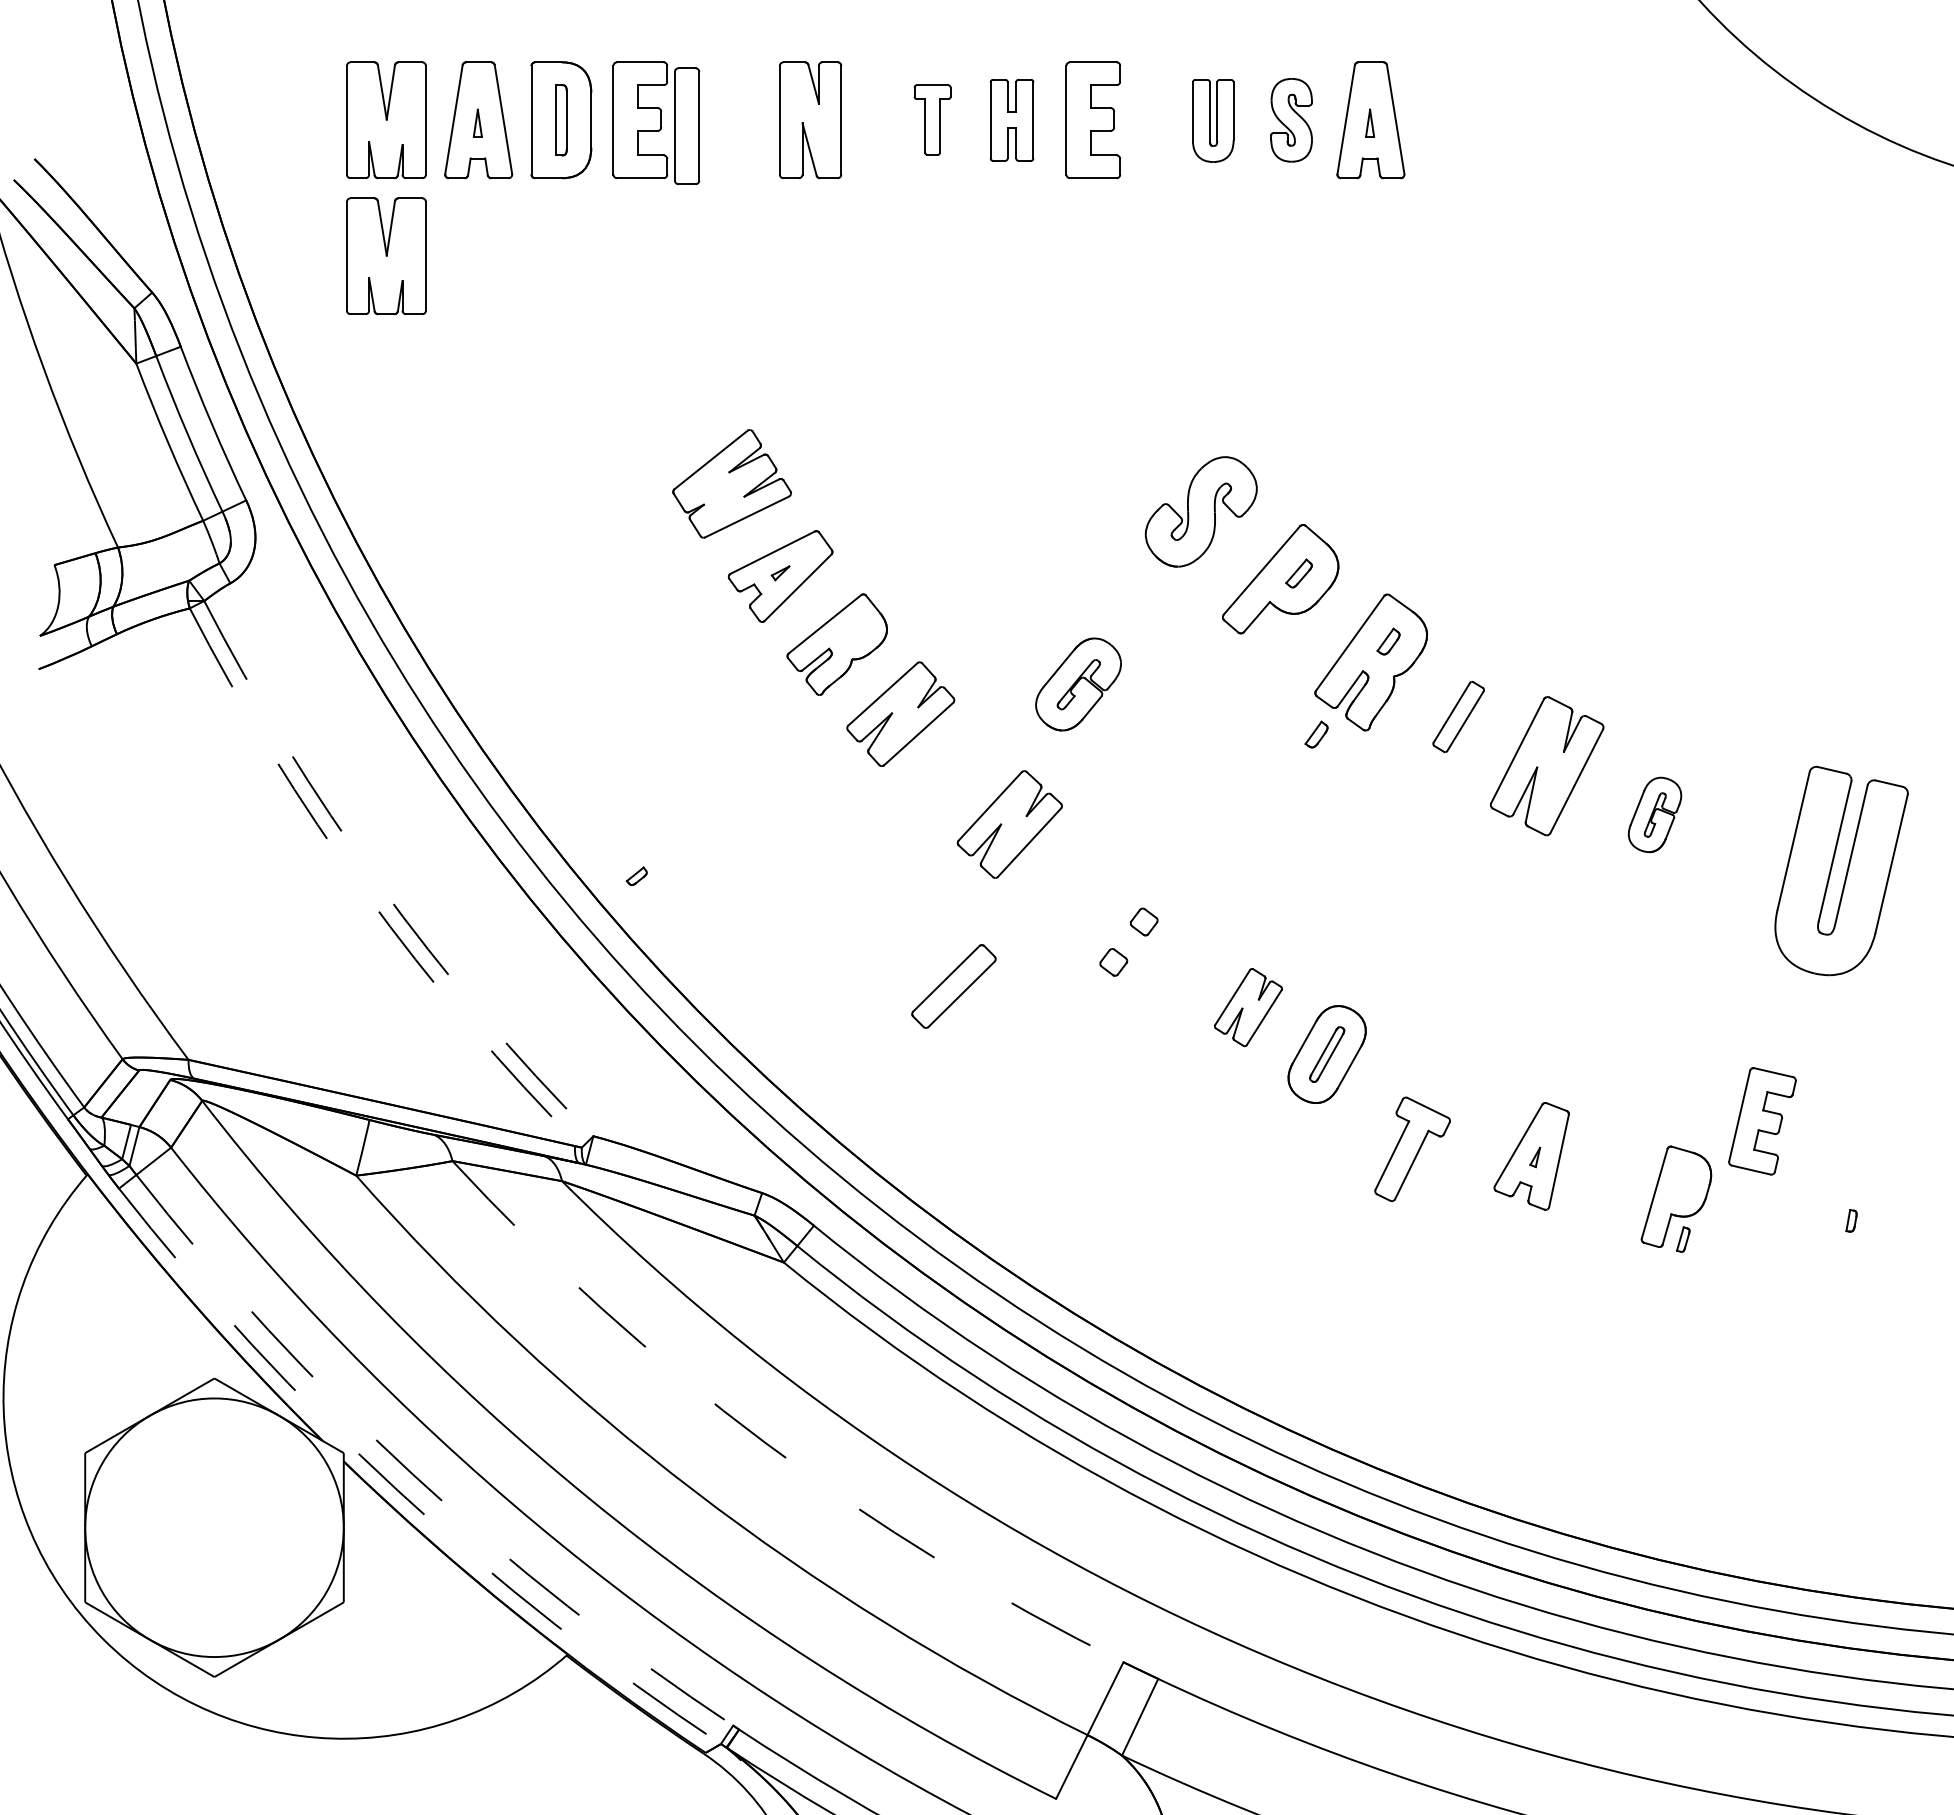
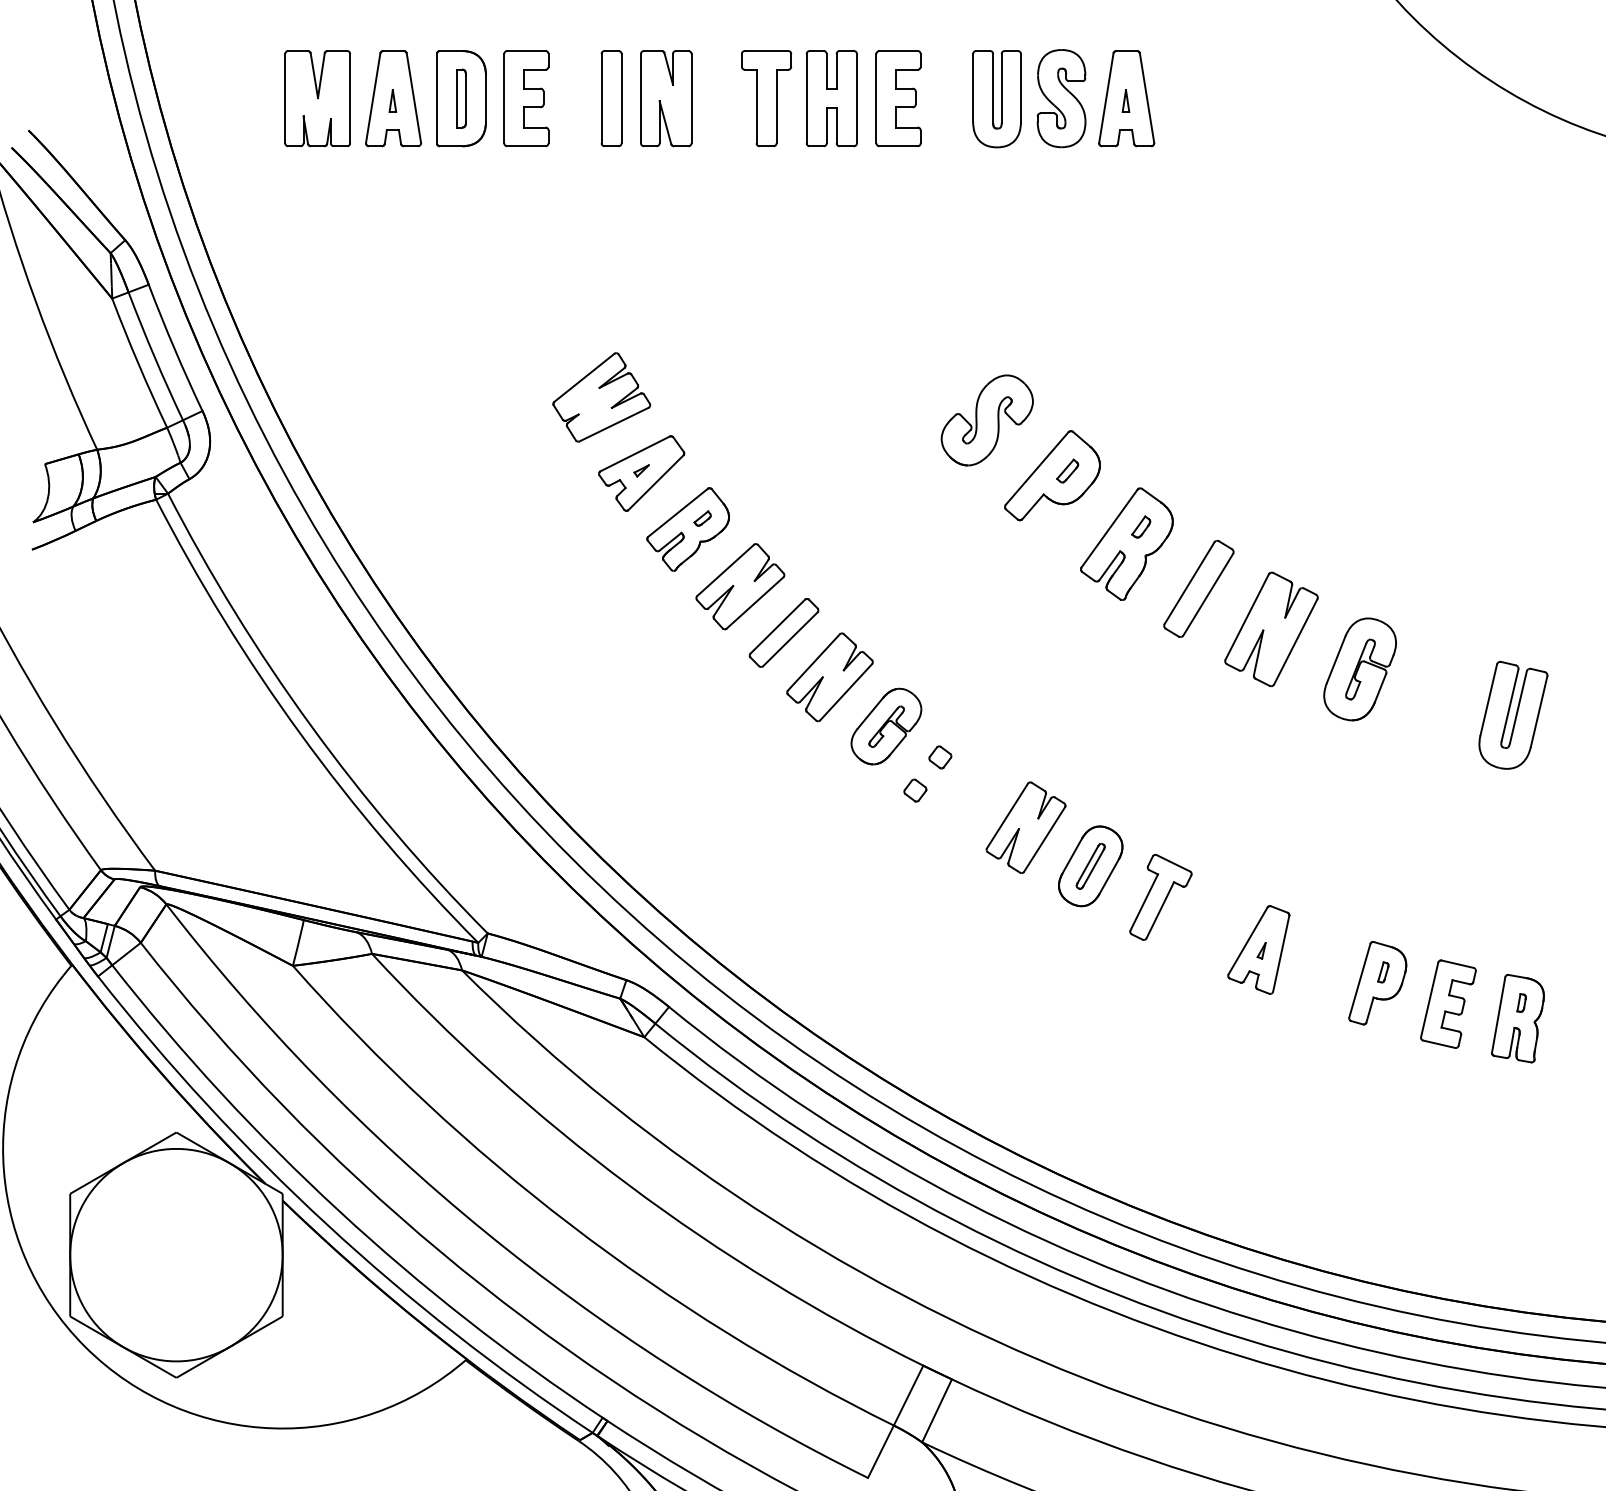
part: (932, 119) -> (766, 98), size x1.67
part: (1011, 120) -> (831, 98), size x1.43
part: (1213, 120) -> (997, 98), size x1.43
part: (1291, 120) -> (1061, 98), size x1.43
part: (687, 125) -> (611, 98), moved
part: (386, 256) -> (317, 210), removed
part: (1078, 684) -> (886, 726), moved
part: (1458, 716) -> (1198, 588), size x1.67
part: (1316, 734) -> (1081, 603), removed
part: (1654, 814) -> (1359, 669), size x1.67
part: (1841, 870) -> (1513, 715), size x0.62
part: (636, 875) -> (702, 517), moved
arc: (378, 883) -> (311, 725), dashed -> solid
arc: (365, 893) -> (300, 733), dashed -> solid
part: (953, 986) -> (783, 632), moved
part: (1248, 1007) -> (1026, 827), size x1.43
part: (1762, 1121) -> (1448, 1004), moved
part: (1412, 1148) -> (1160, 896), moved
part: (1683, 1239) -> (1383, 972), moved
part: (1846, 1239) -> (1517, 1018), added
arc: (764, 1442) -> (628, 1185), dashed -> solid
arc: (412, 1474) -> (339, 1211), dashed -> solid
arc: (397, 1490) -> (326, 1224), dashed -> solid

